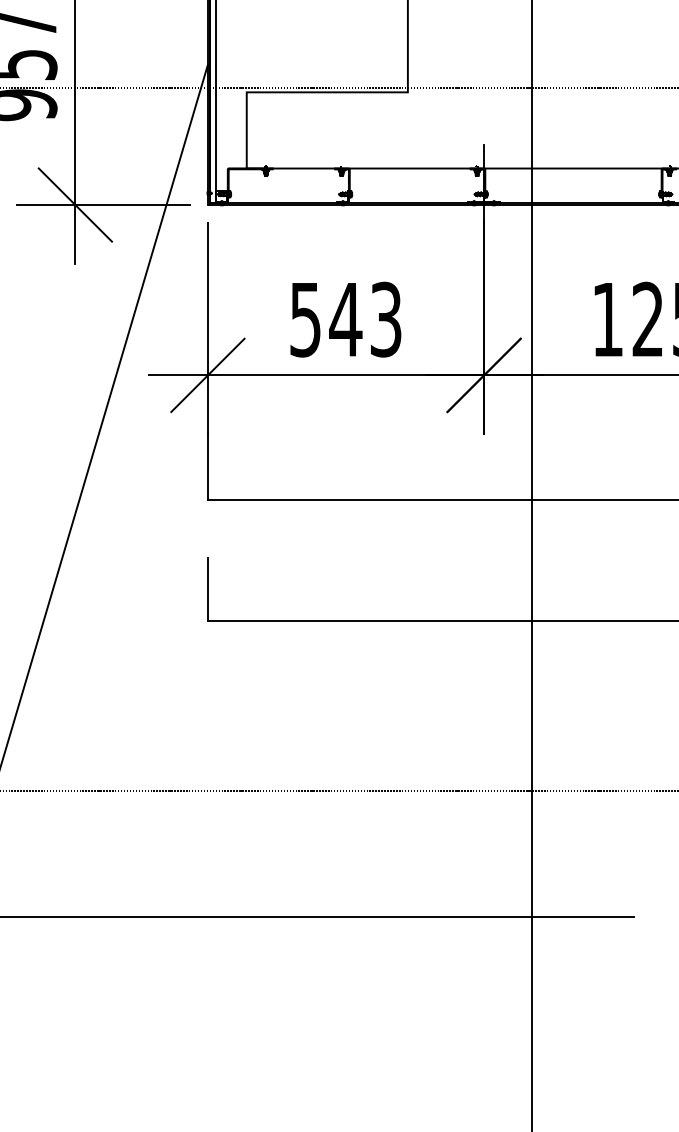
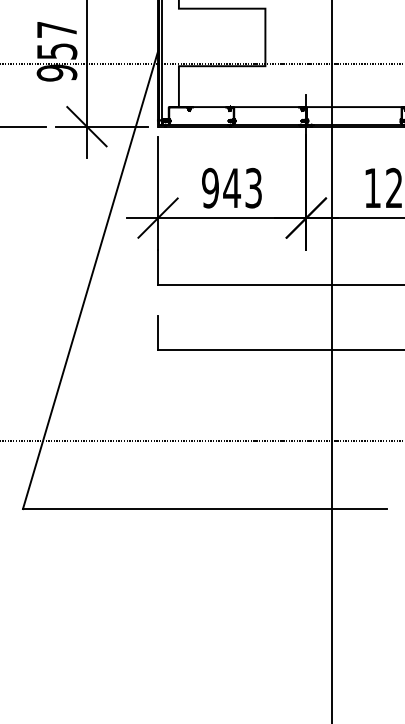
text: (305, 318) -> (210, 187), 543 -> 943

